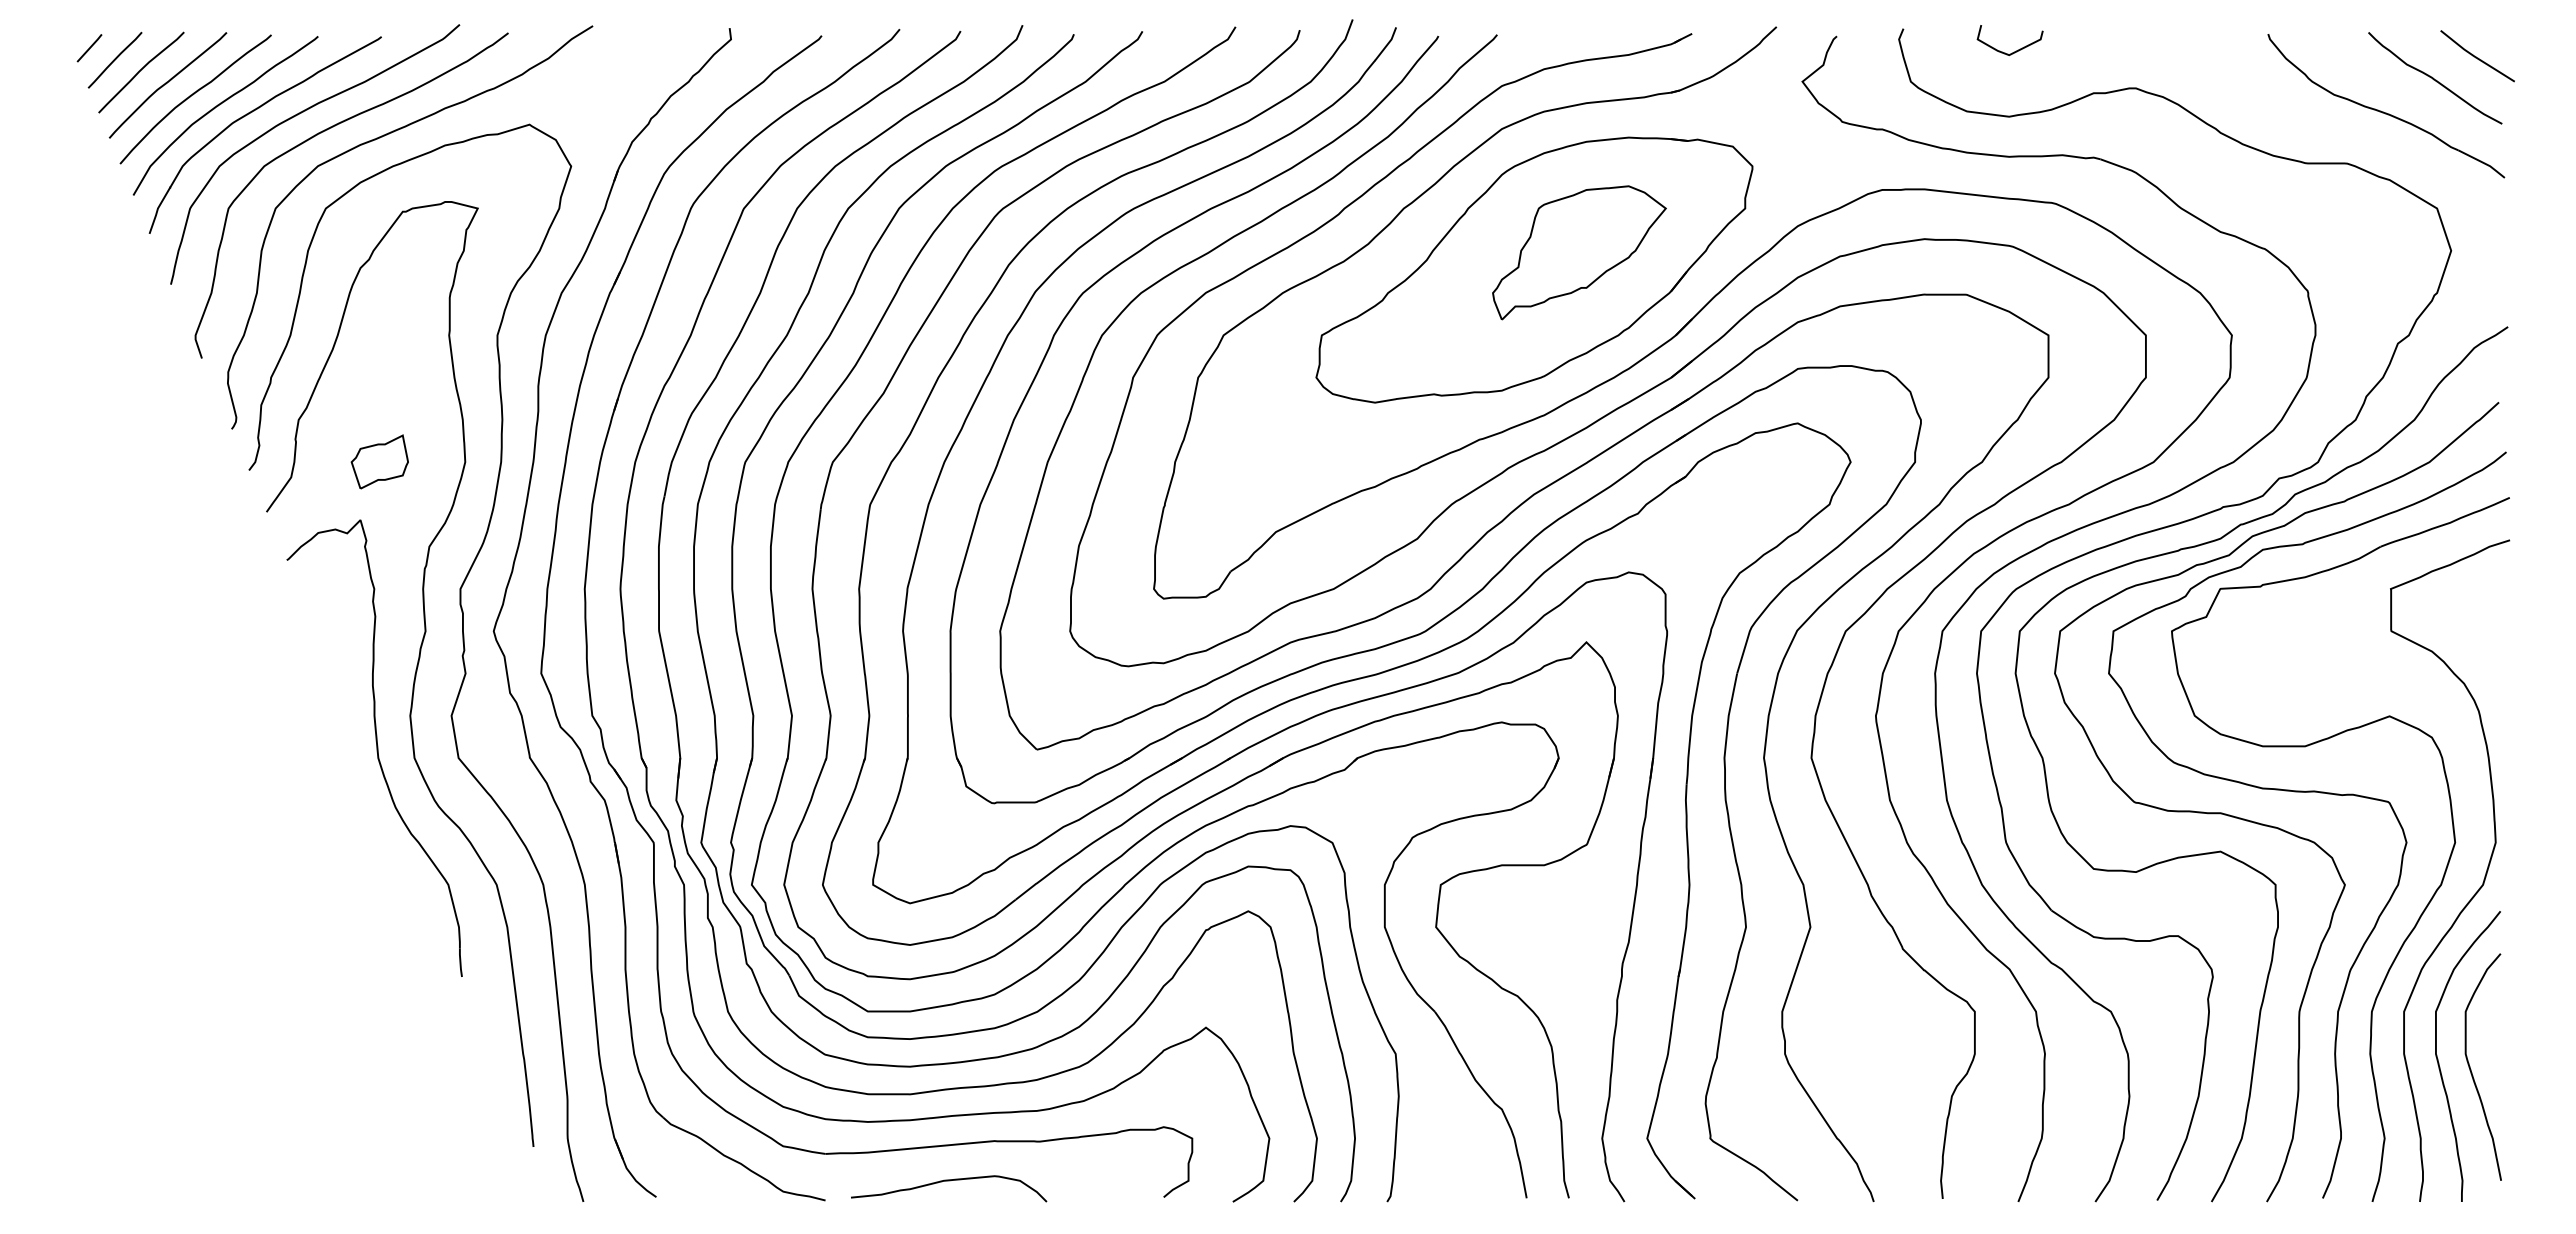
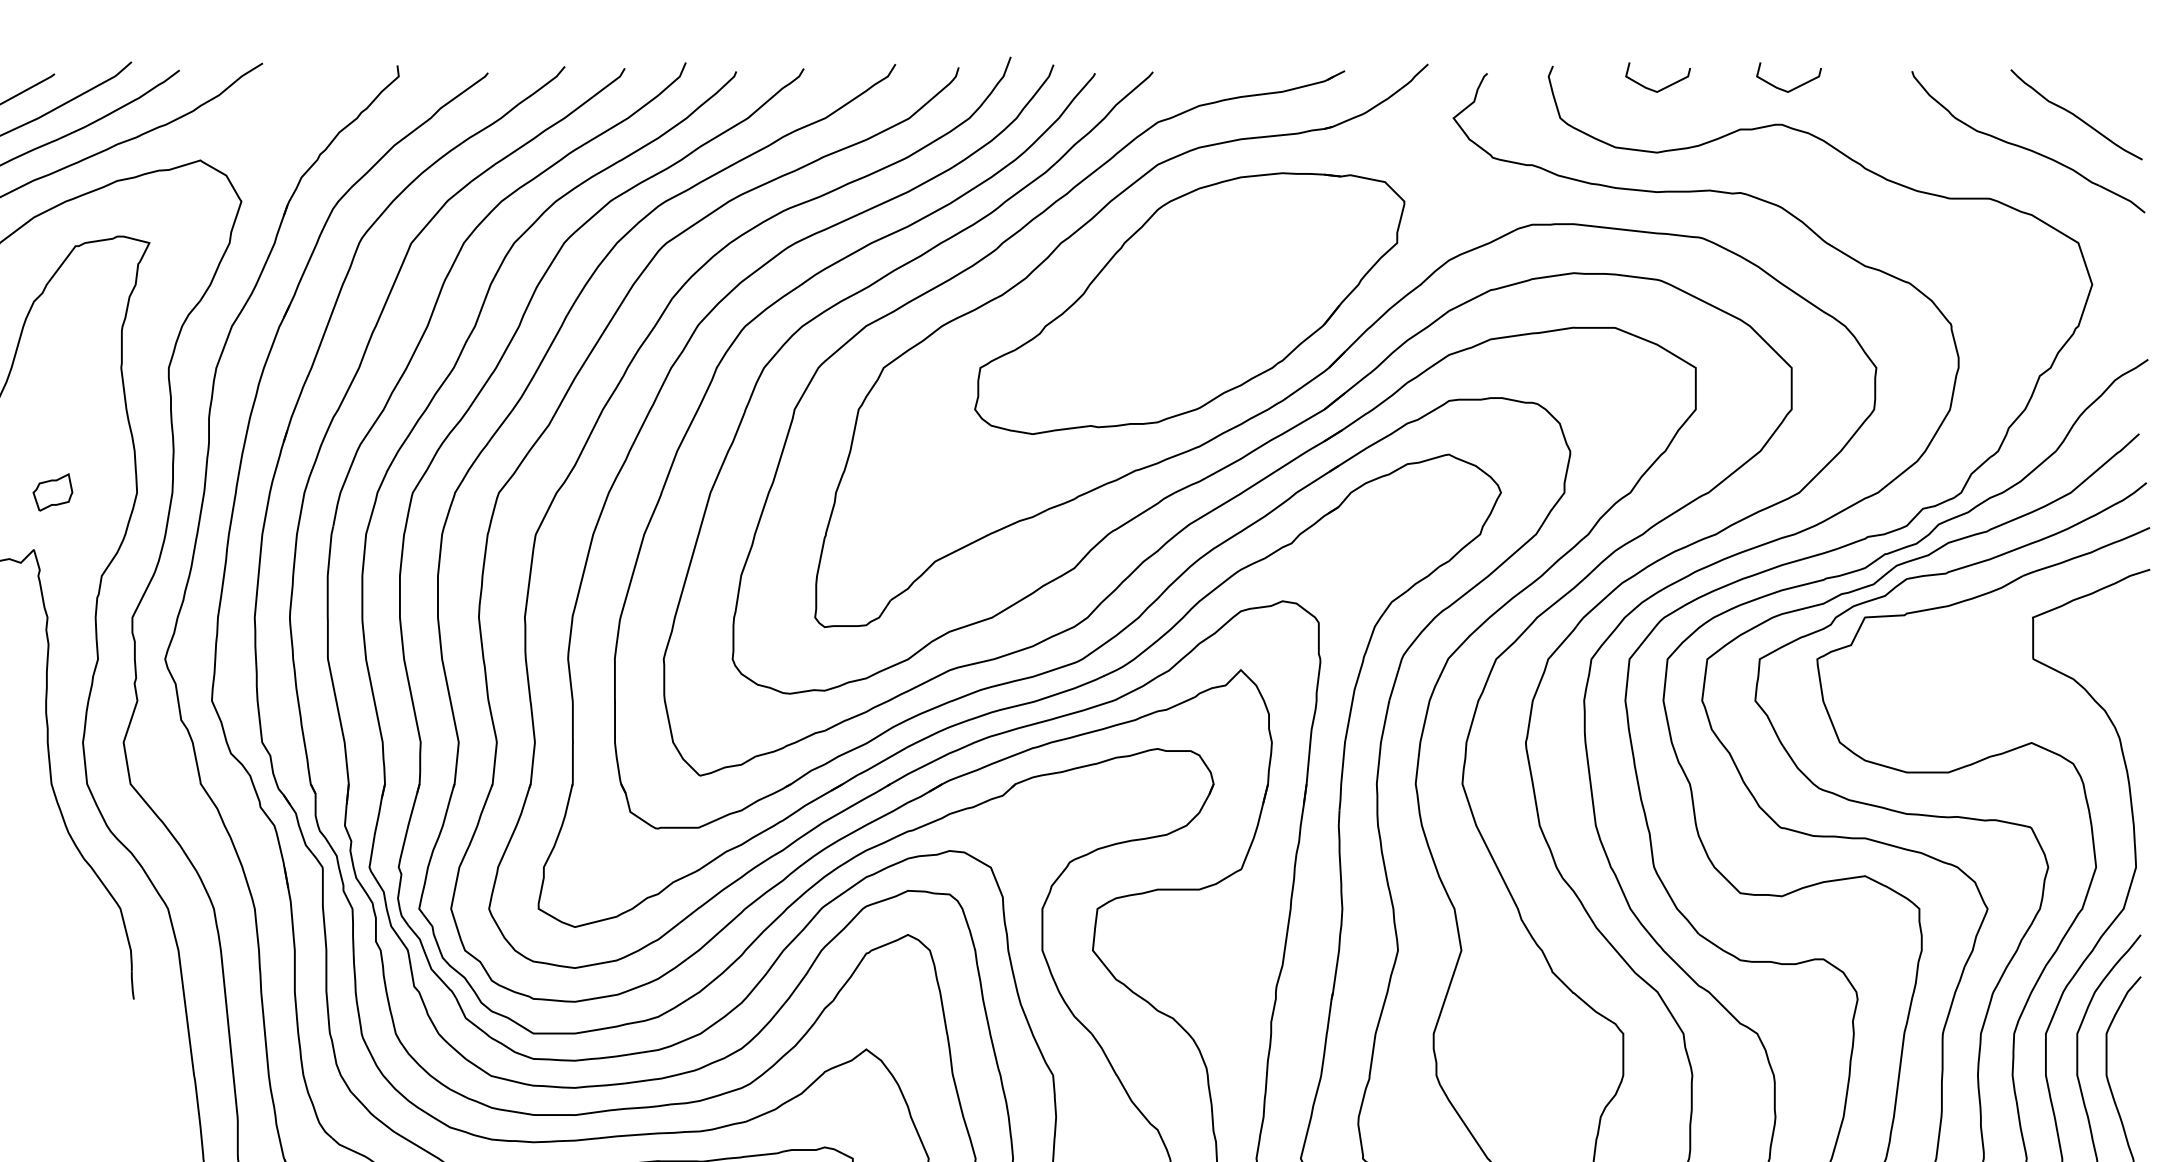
curve: (2147, 51) -> (1793, 88), added
curve: (2476, 56) -> (2117, 93), removed
part: (1579, 252) -> (1234, 286), removed
part: (379, 461) -> (52, 492), size x0.7

